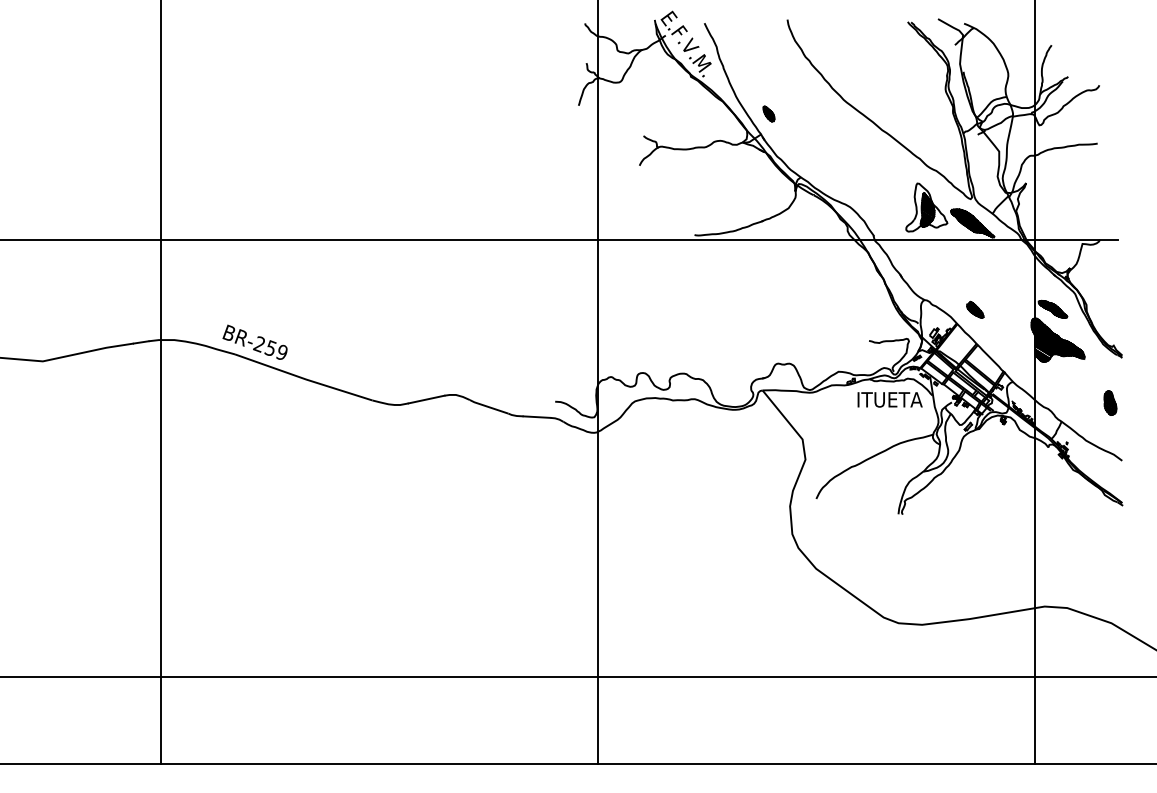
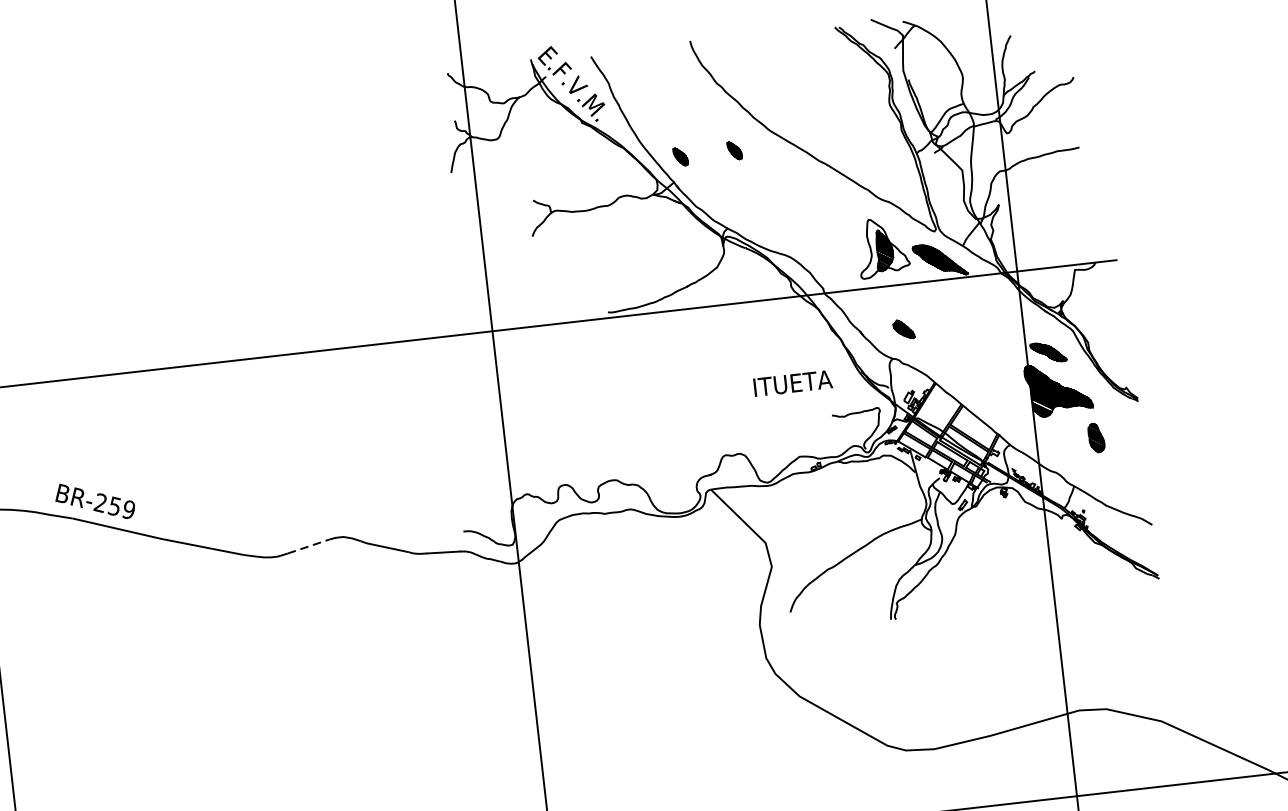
part: (813, 113) -> (734, 150), added
part: (975, 309) -> (904, 329), moved
line: (427, 399) -> (309, 546), solid -> dashed
text: (889, 399) -> (792, 383), moved
part: (1110, 402) -> (1096, 437), moved

